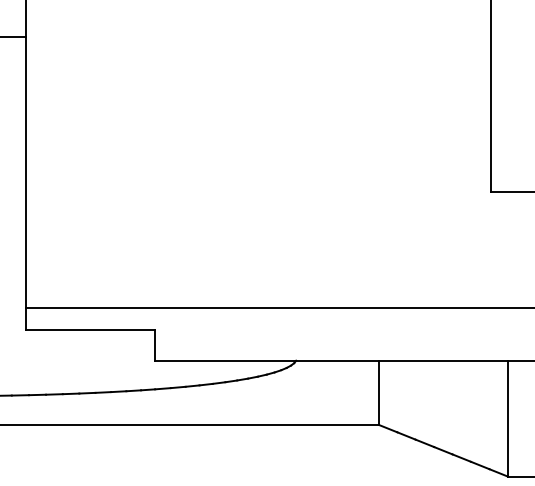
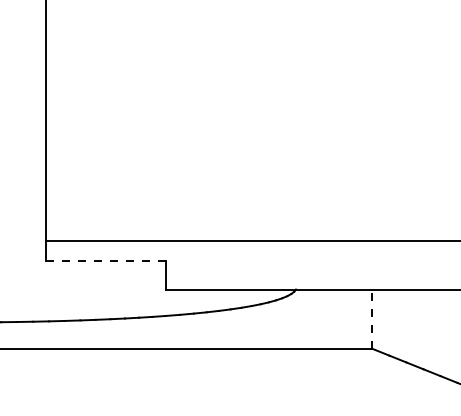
line: (90, 330) -> (105, 261), solid -> dashed
line: (378, 392) -> (372, 318), solid -> dashed

